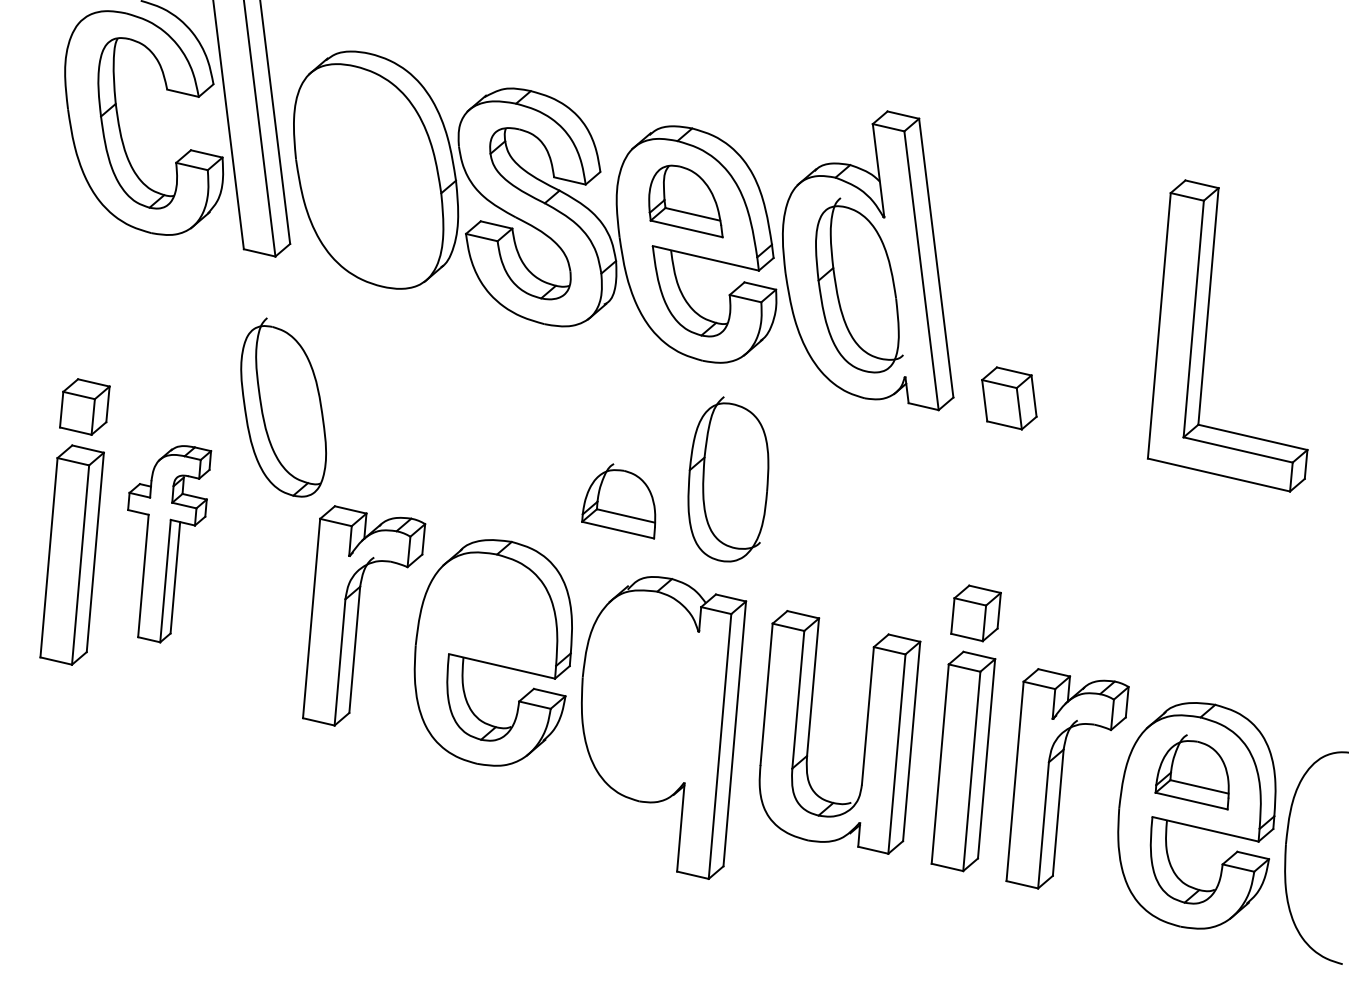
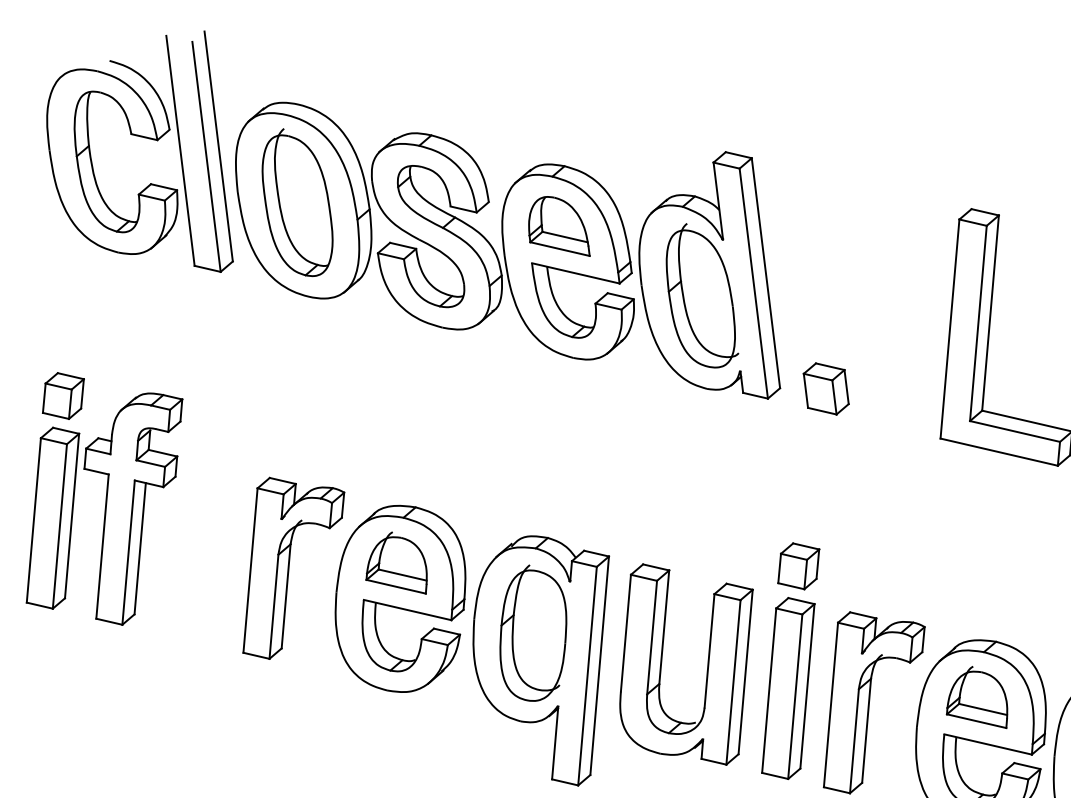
part: (283, 407) -> (297, 202), moved
part: (728, 479) -> (533, 633), moved
part: (618, 501) -> (396, 563), moved
part: (169, 544) -> (133, 509), size x1.43

